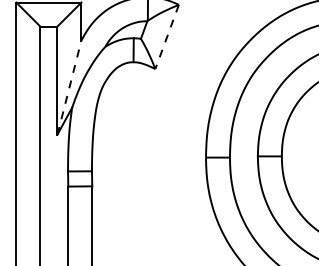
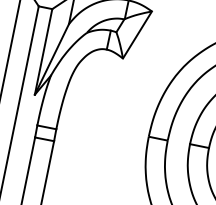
line: (166, 37) -> (136, 35), dashed -> solid
line: (69, 87) -> (52, 59), dashed -> solid

